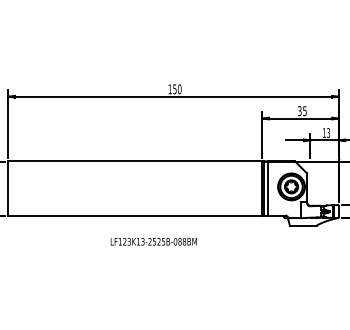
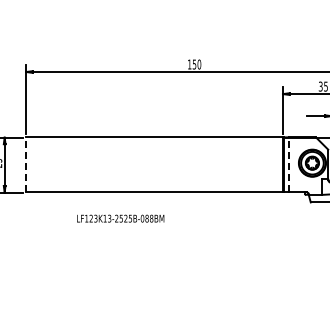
line: (268, 187) -> (289, 163), solid -> dashed
line: (8, 188) -> (26, 164), solid -> dashed
text: (153, 241) -> (120, 218), moved

